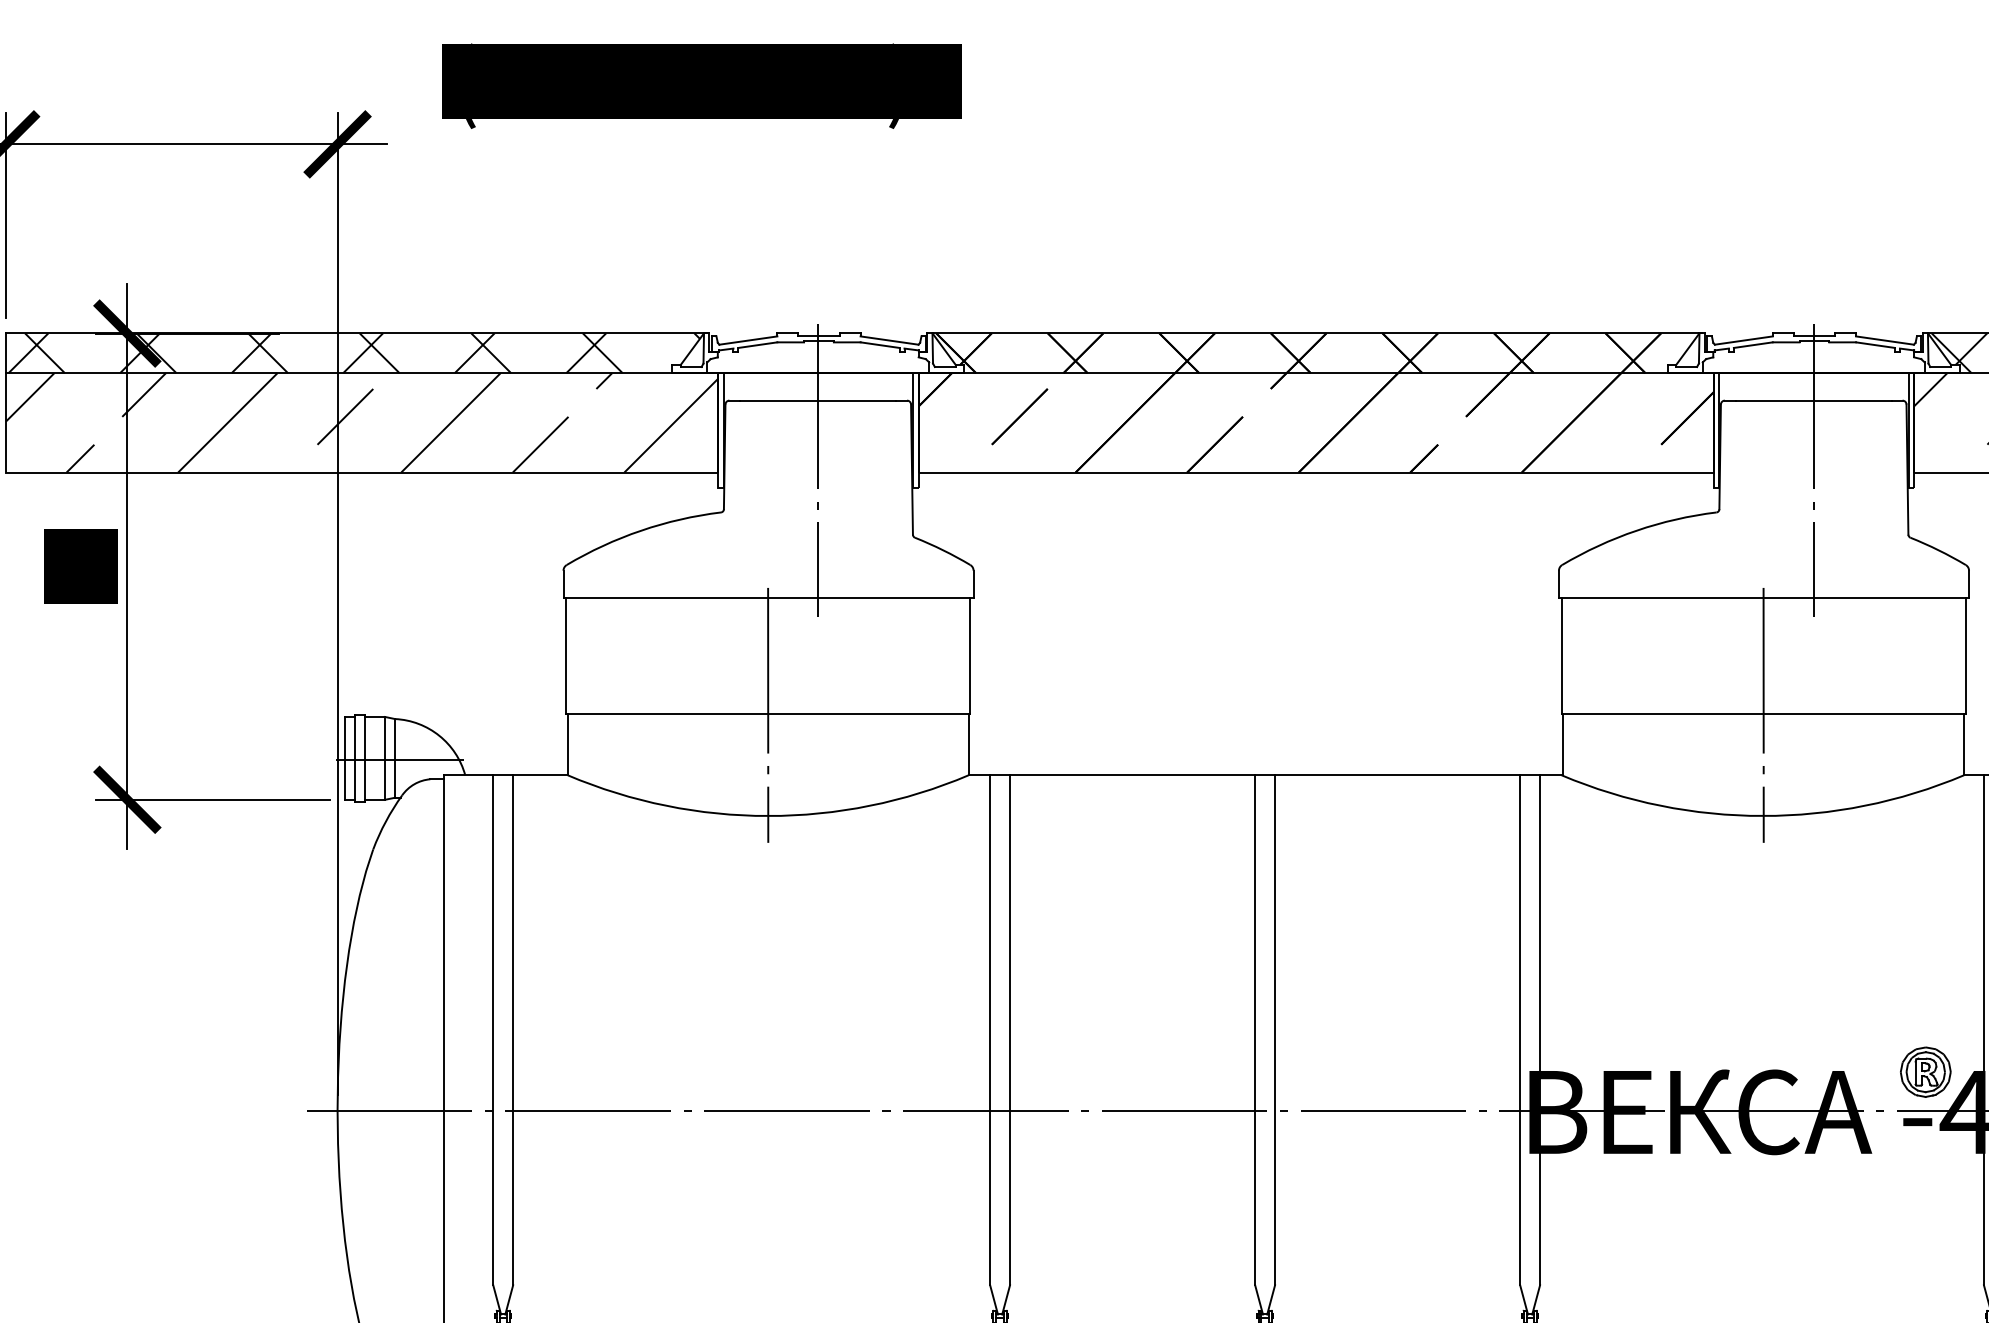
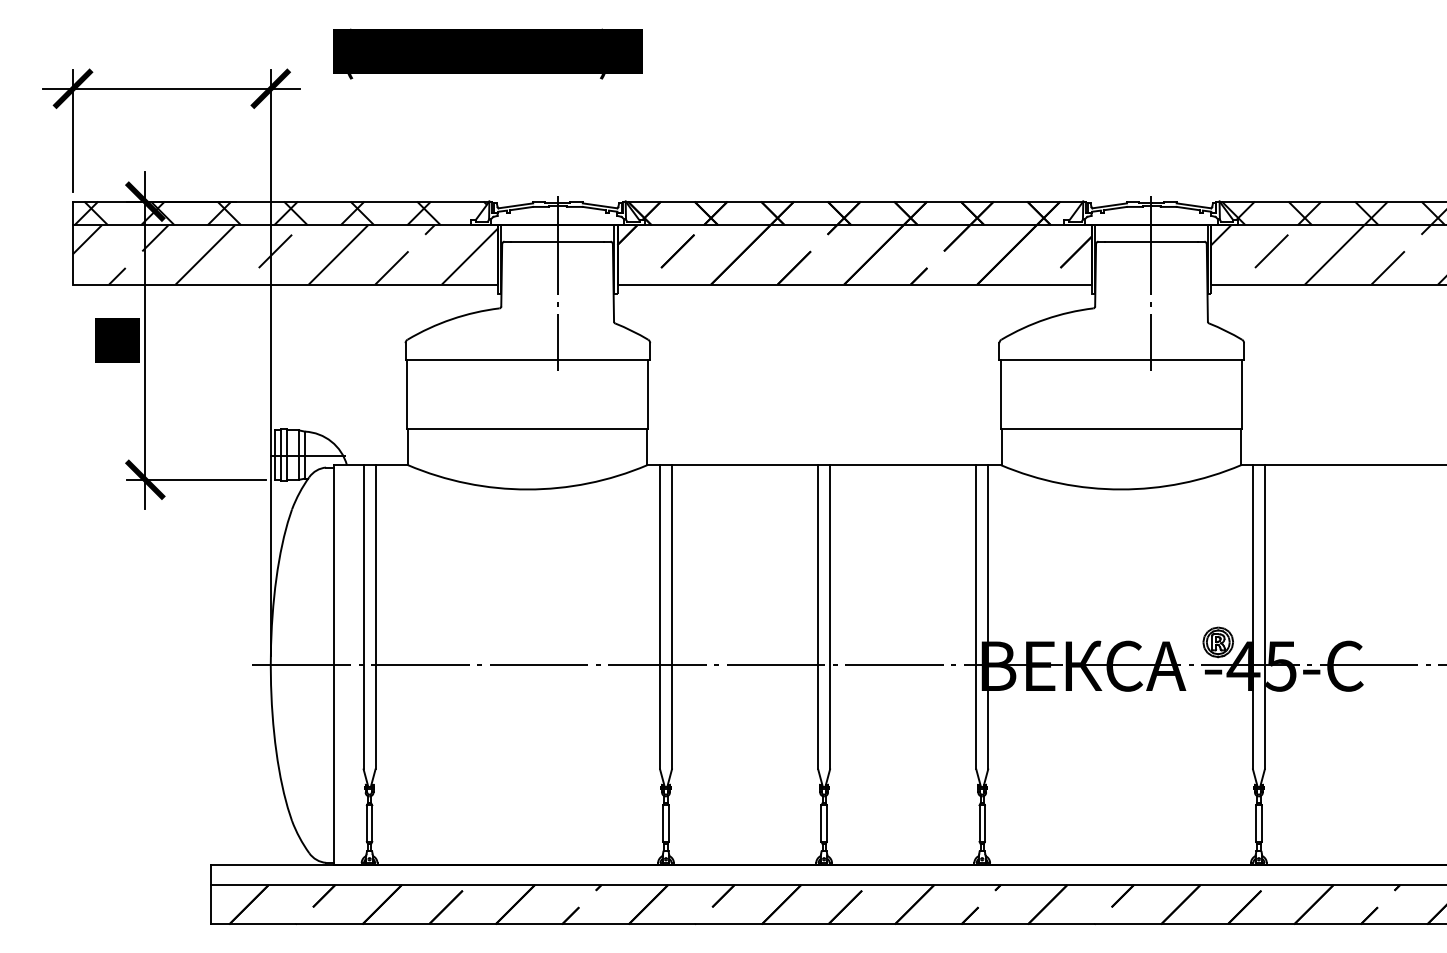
line: (767, 715) -> (527, 429), removed
line: (1763, 715) -> (1121, 429), removed

